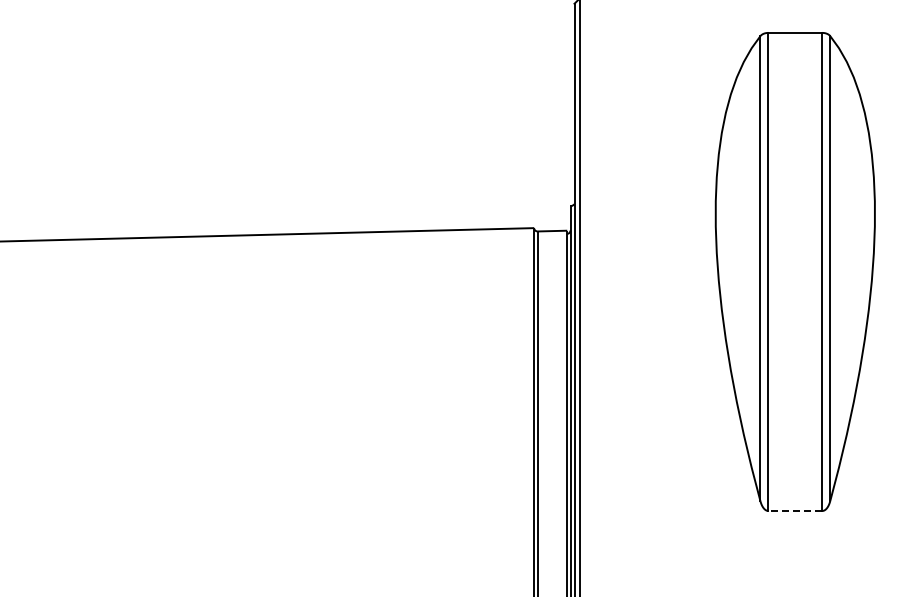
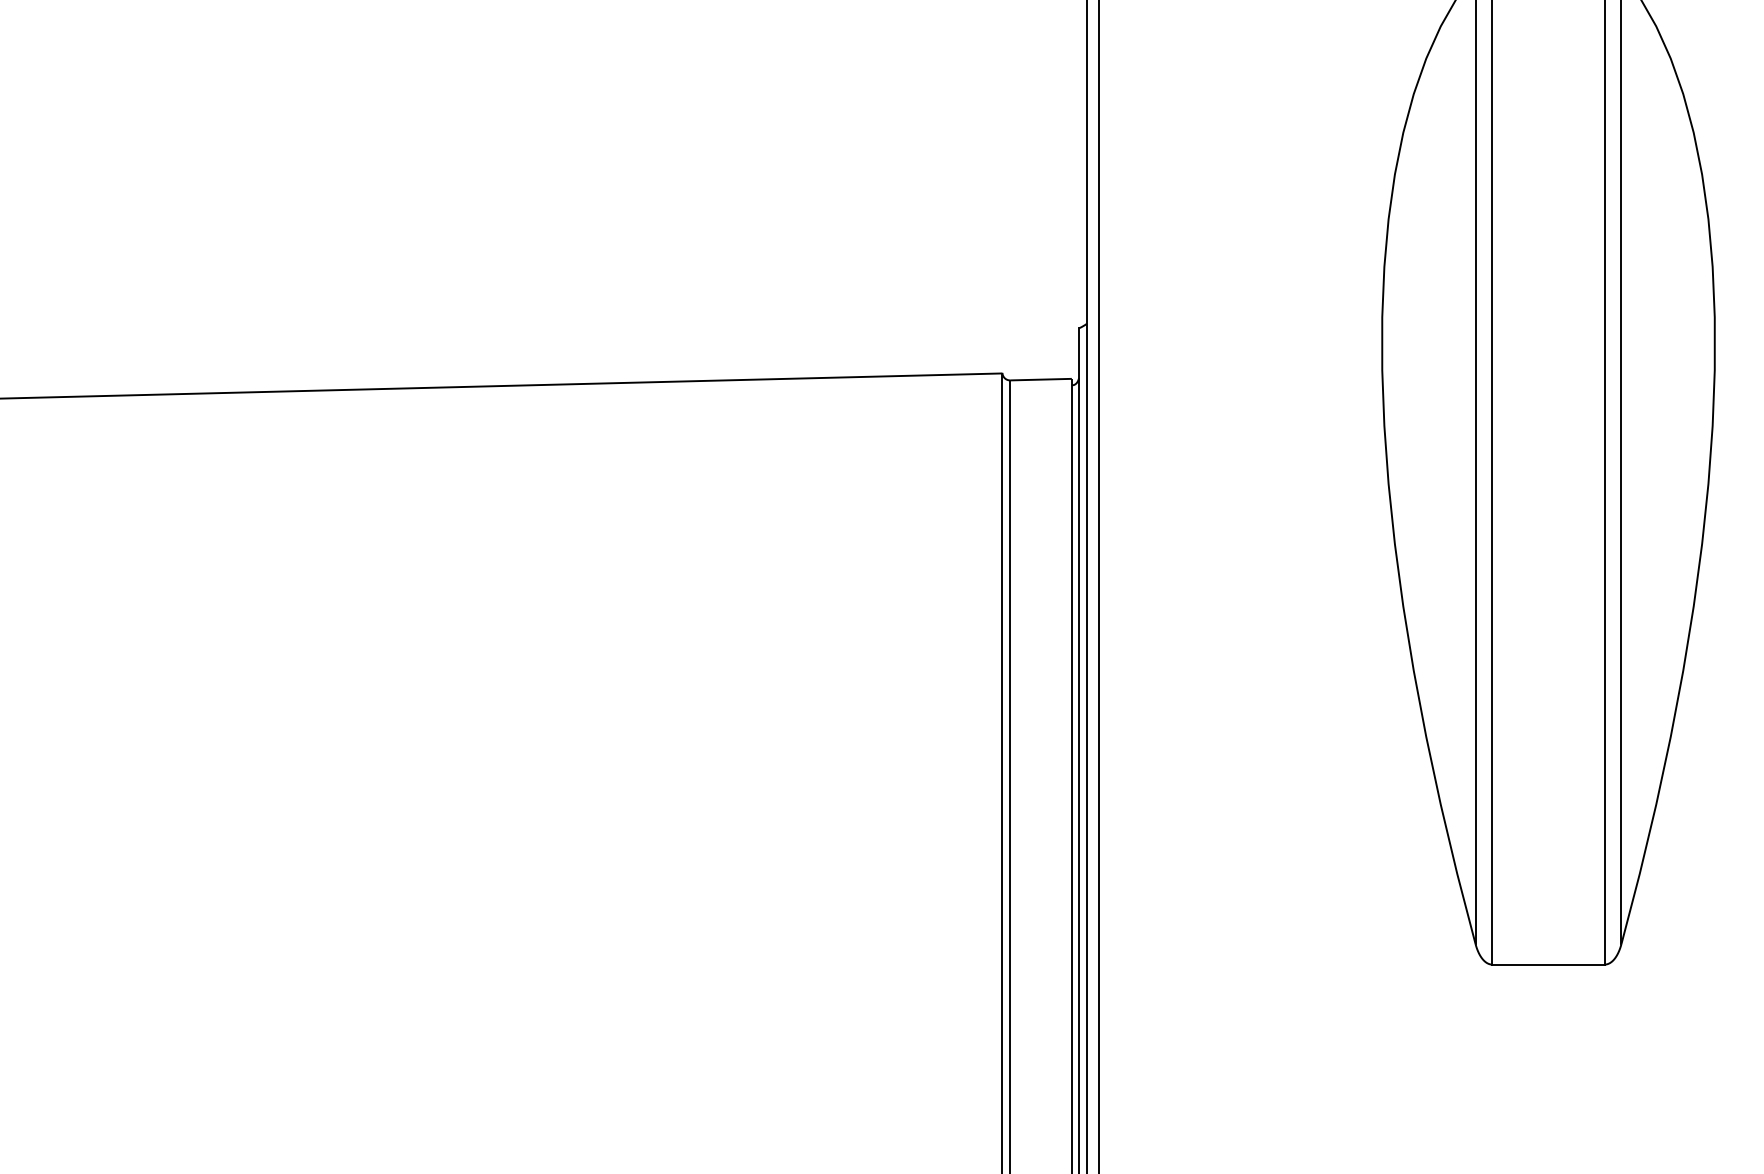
line: (795, 511) -> (1548, 965), dashed -> solid

